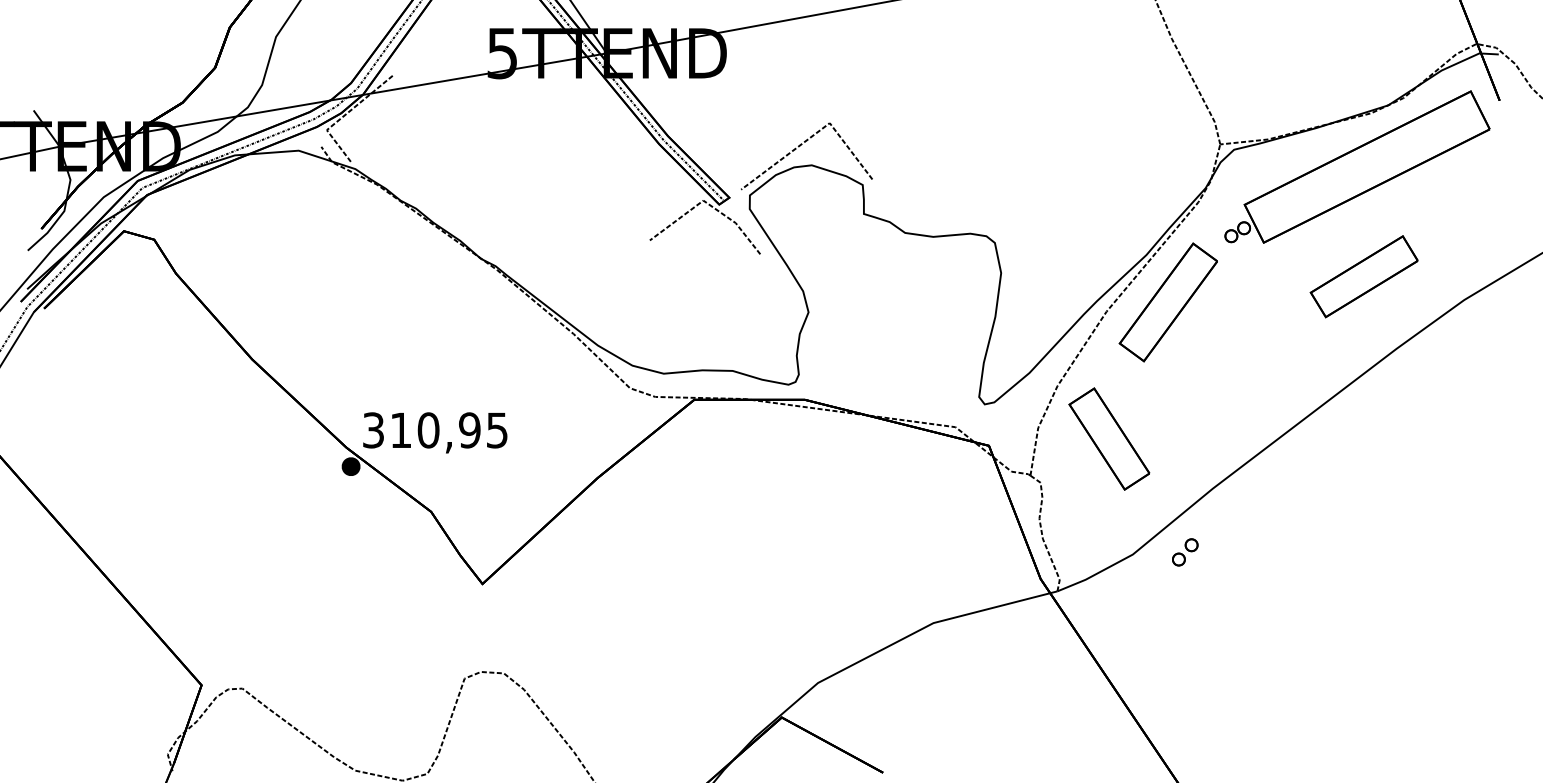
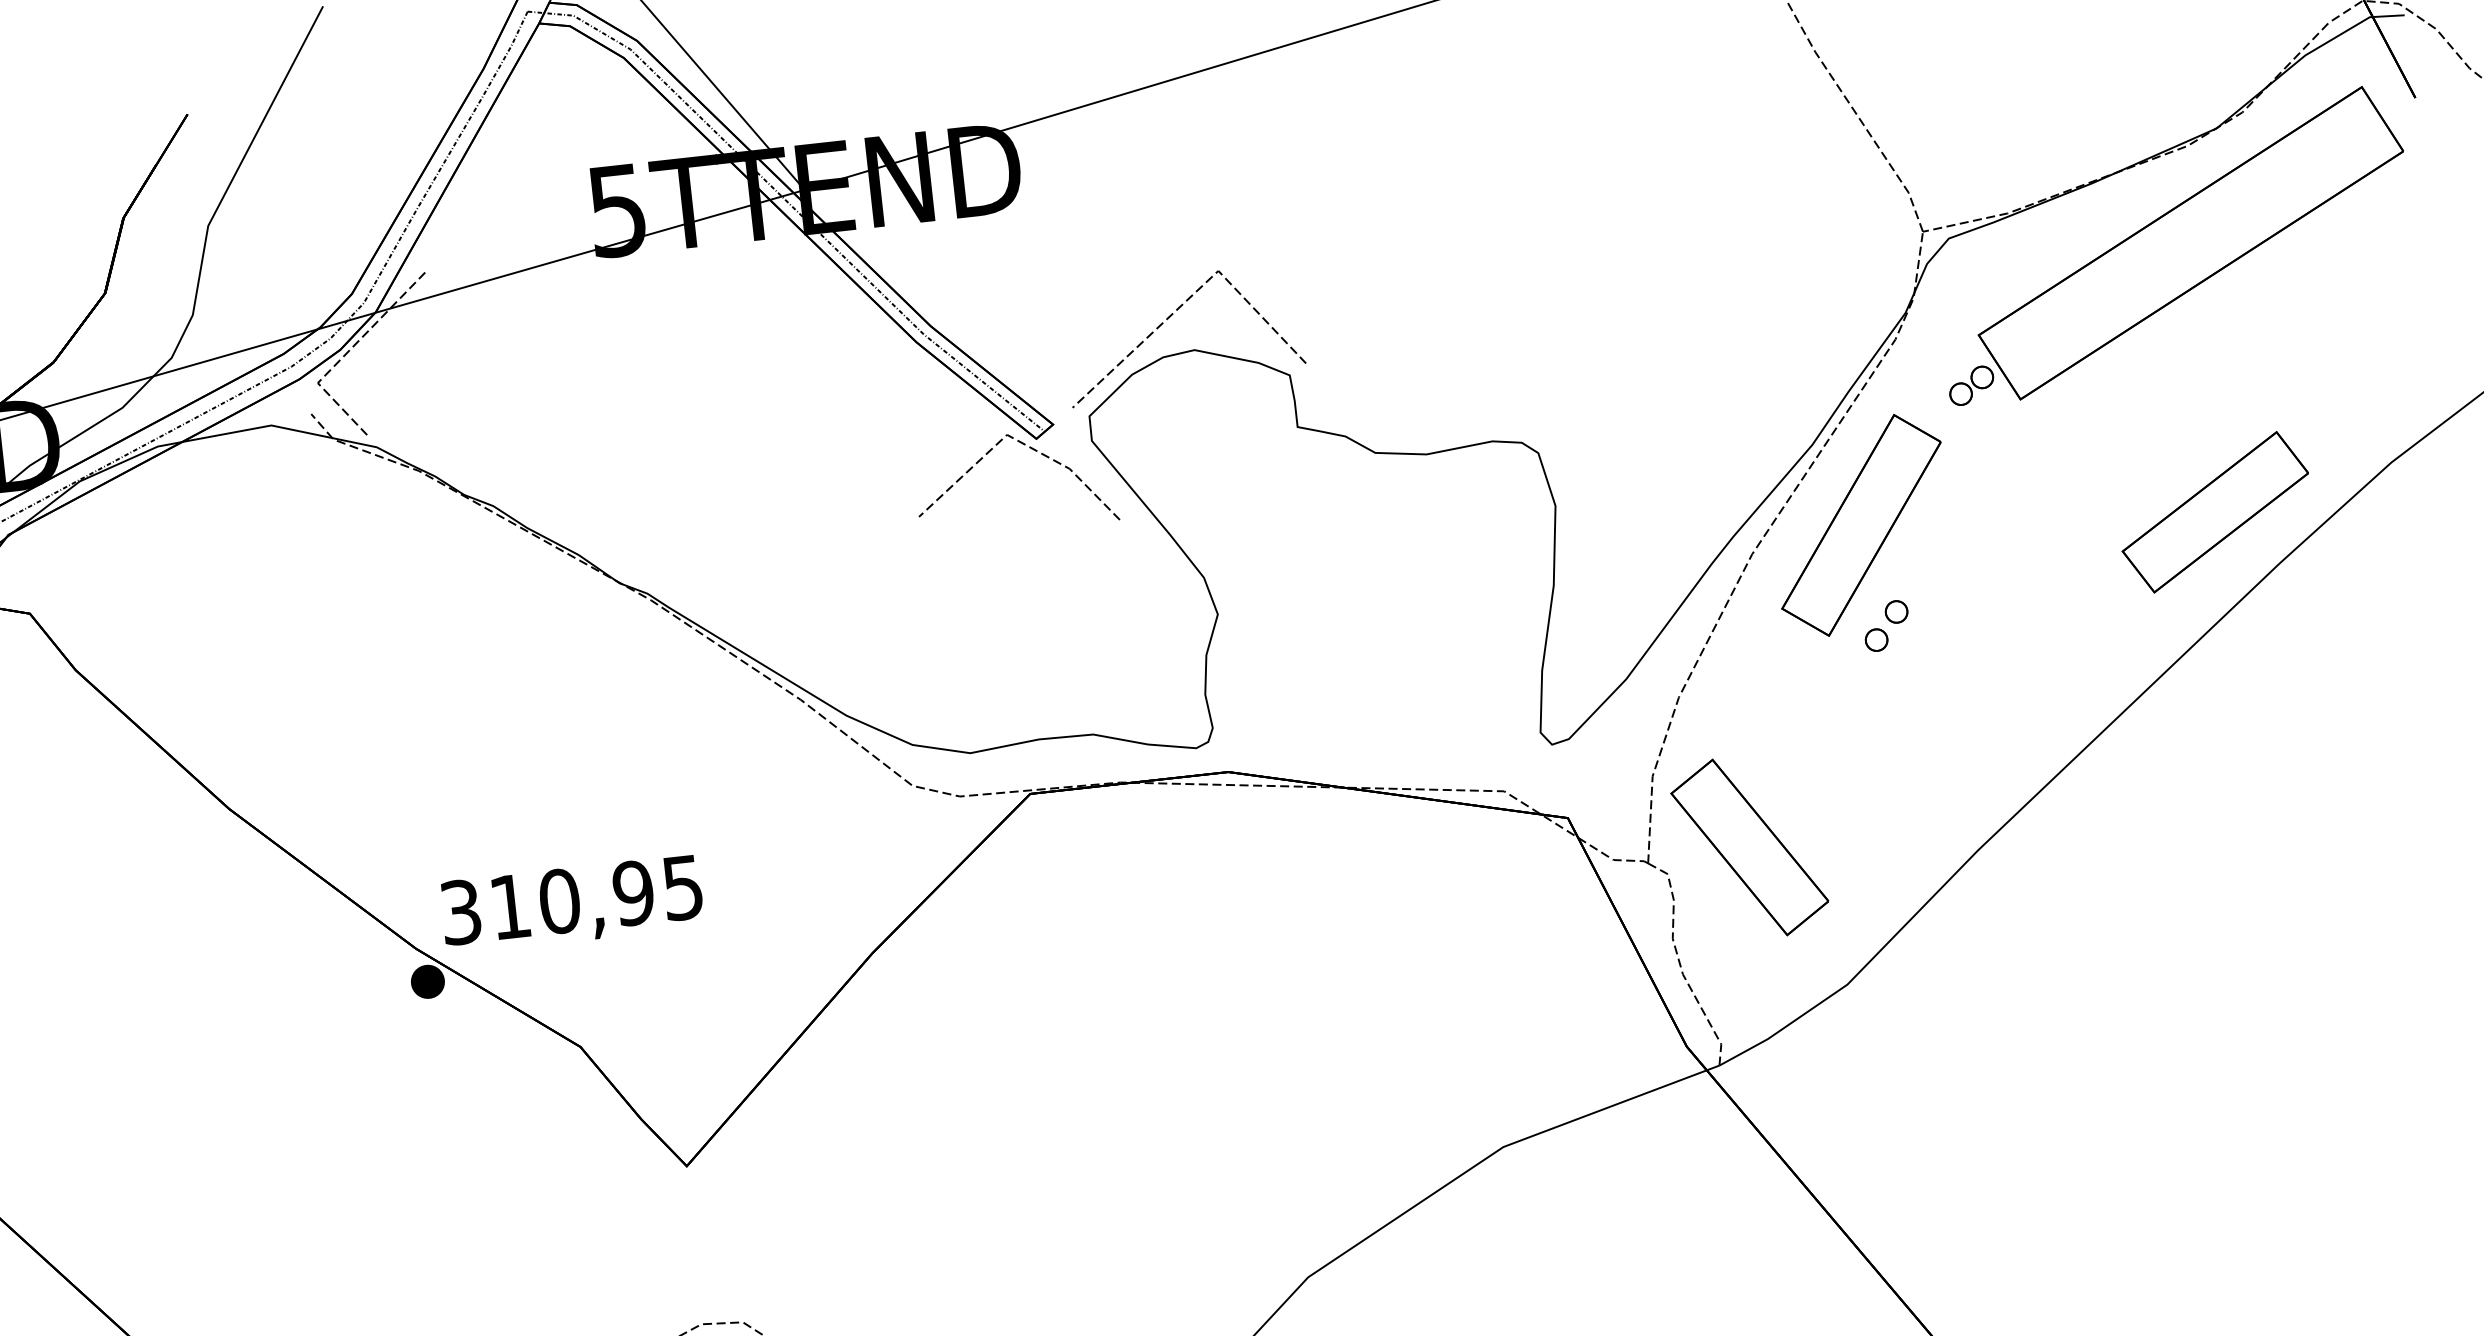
part: (1363, 276) -> (2213, 512), moved
part: (1109, 438) -> (1749, 846), moved
part: (1185, 552) -> (1887, 626), moved

